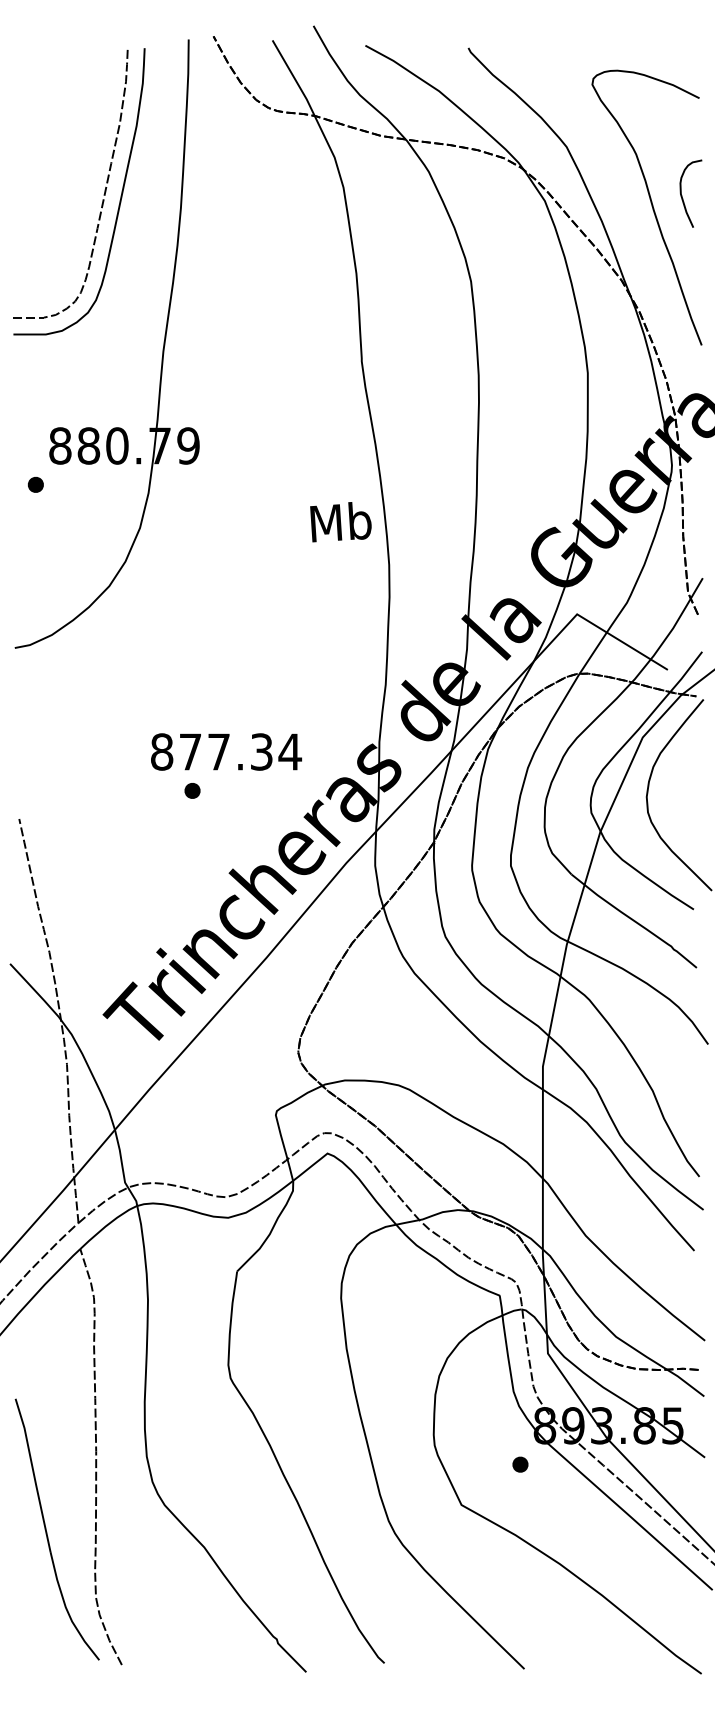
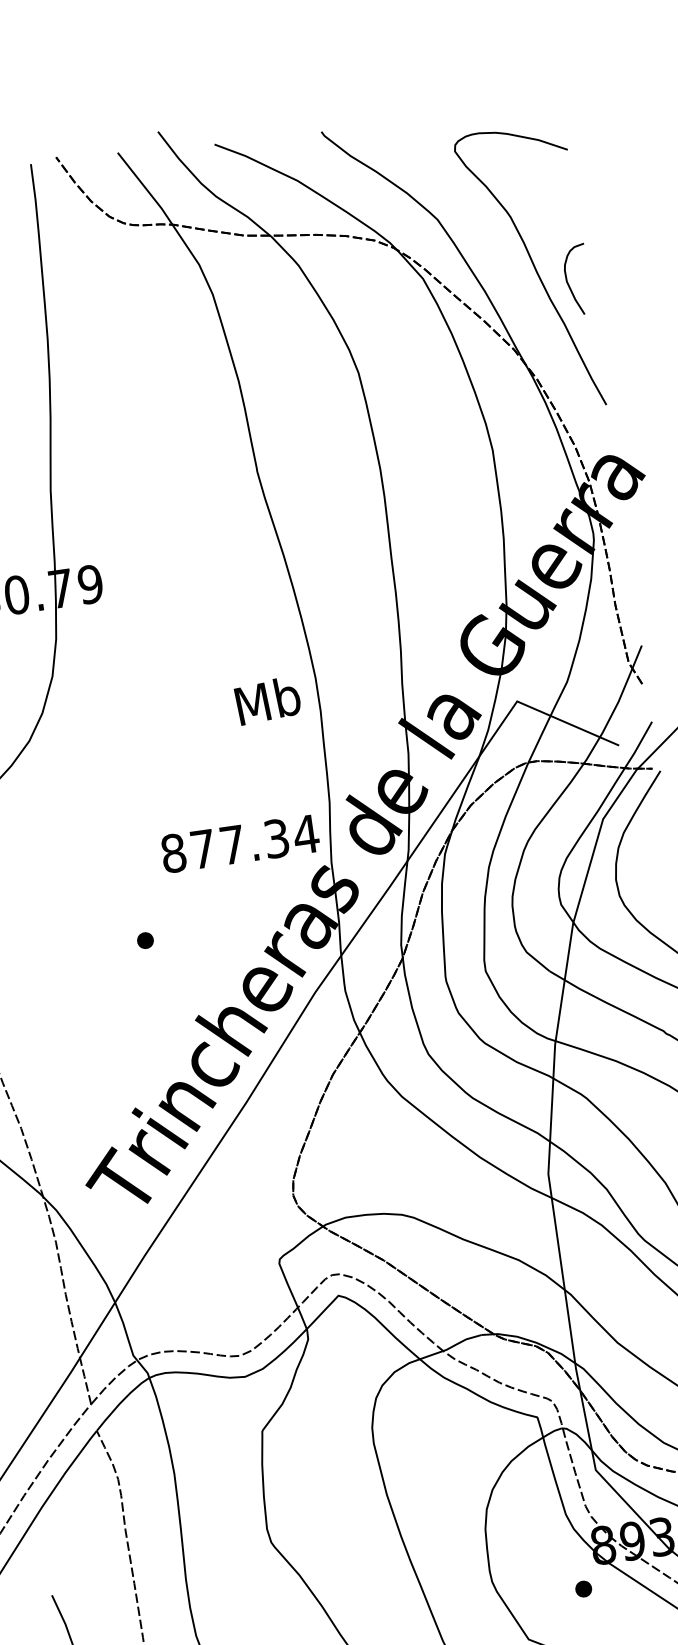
curve: (682, 195) -> (568, 282), moved
text: (340, 522) -> (267, 701), moved
text: (226, 751) -> (240, 843), moved

